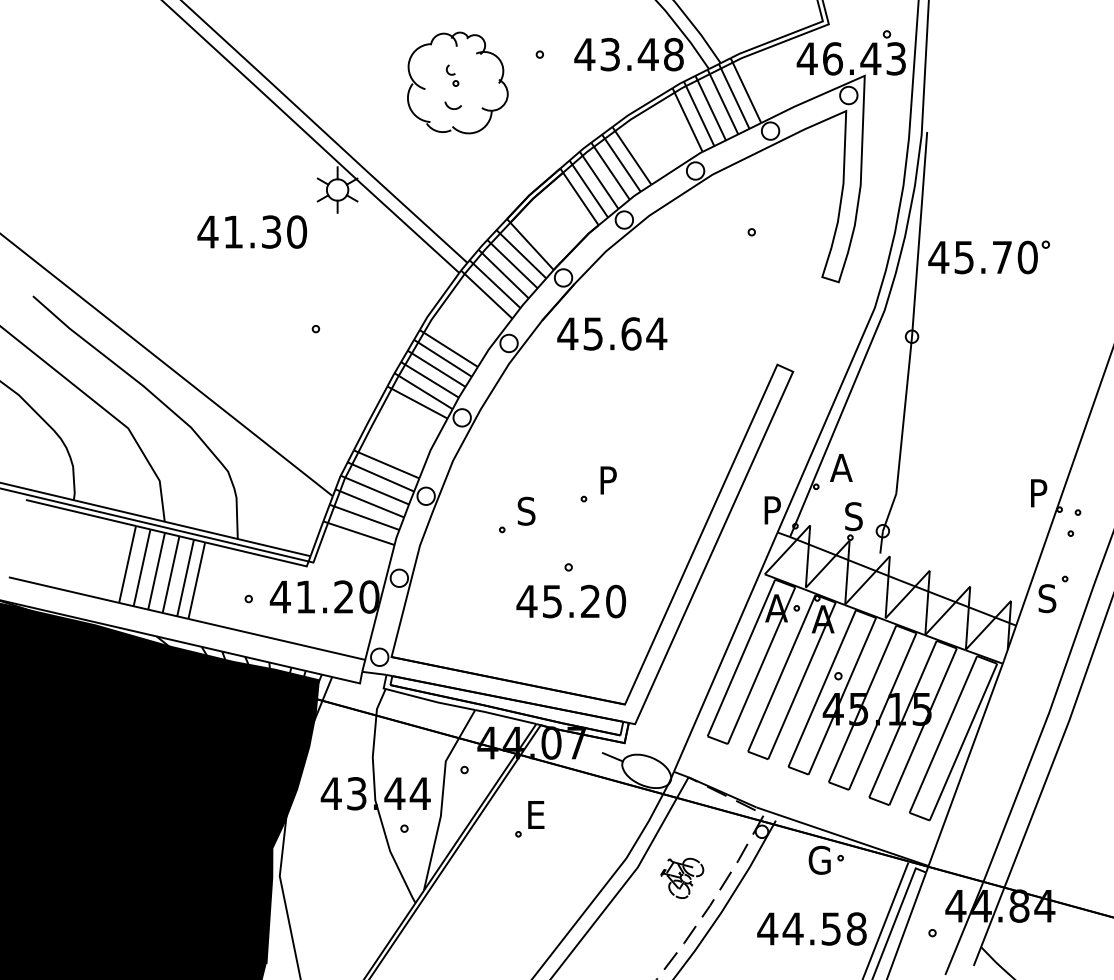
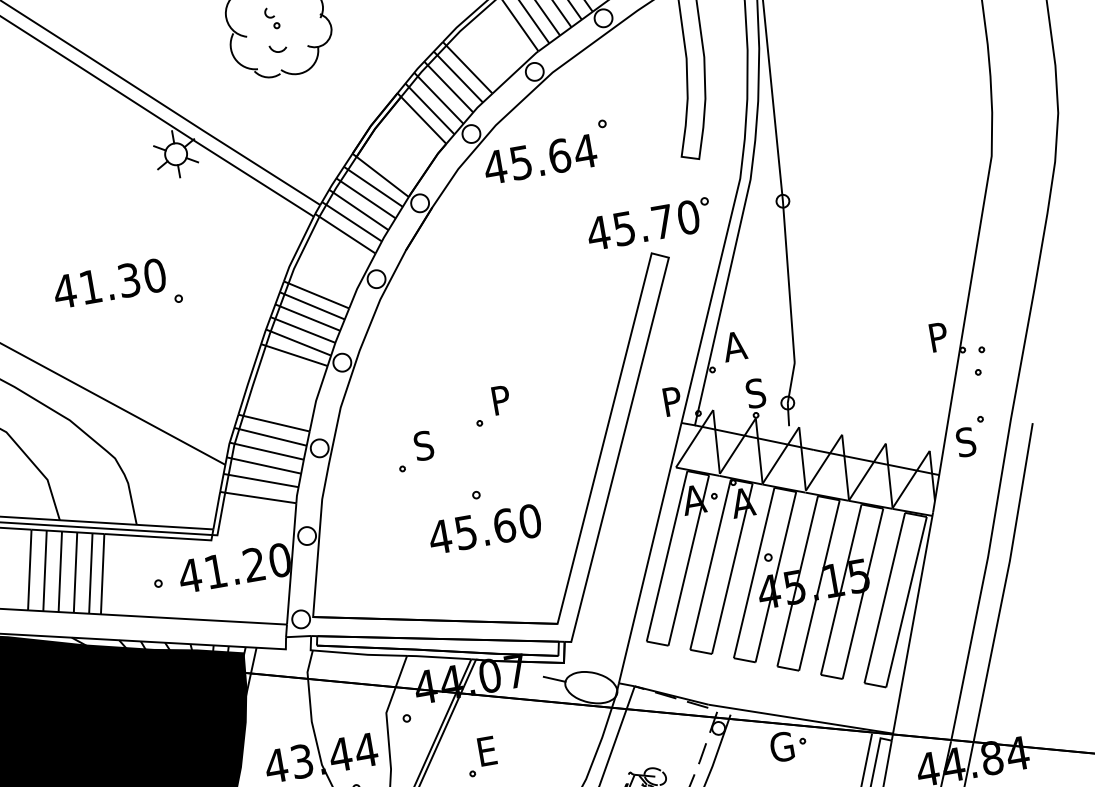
text: (252, 231) -> (109, 283), moved
part: (985, 268) -> (647, 236), moved
text: (612, 333) -> (540, 158), moved
text: (590, 601) -> (504, 525), 45.20 -> 45.60

